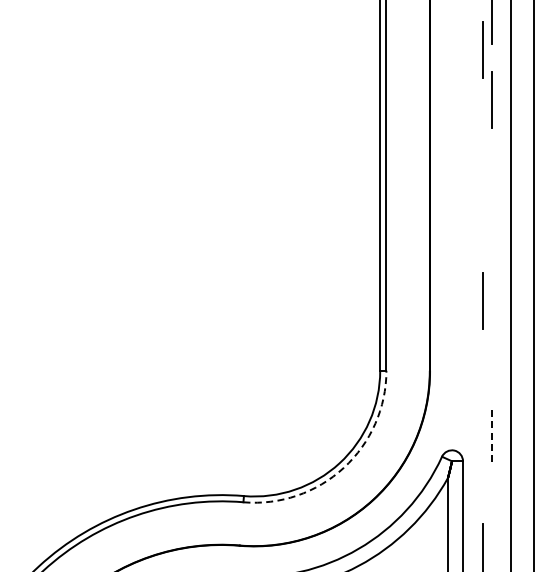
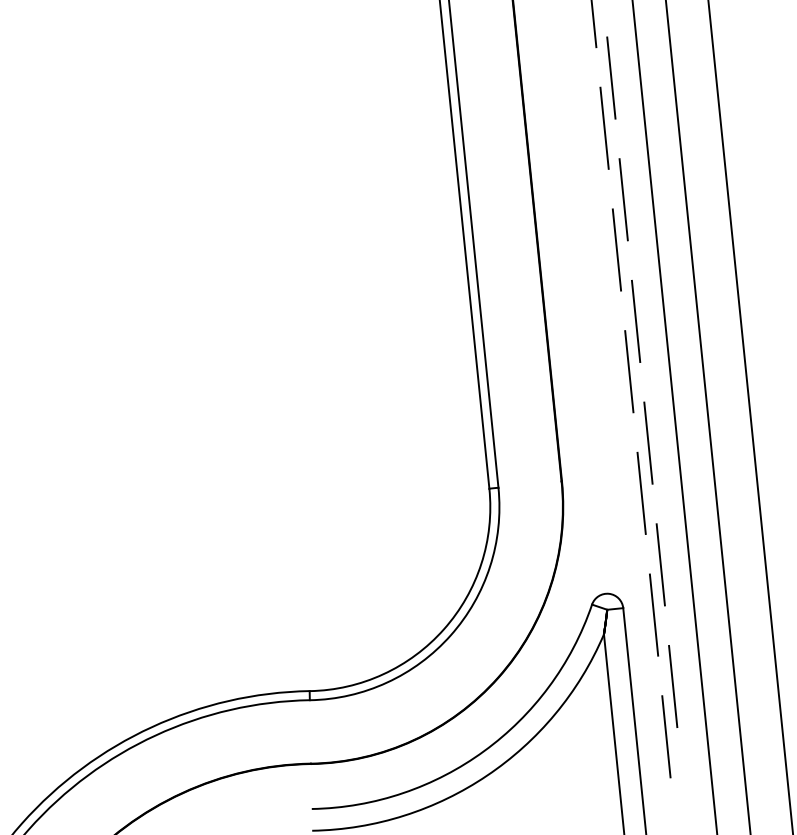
line: (483, 133) -> (604, 128), added
line: (491, 183) -> (623, 199), added
line: (482, 216) -> (615, 249), added
line: (491, 267) -> (636, 321), added
line: (491, 350) -> (648, 442), added
line: (483, 384) -> (641, 493), added
line: (491, 434) -> (660, 564), dashed -> solid
arc: (343, 467) -> (450, 634), dashed -> solid
line: (483, 468) -> (654, 615), added
line: (491, 517) -> (672, 685), added

